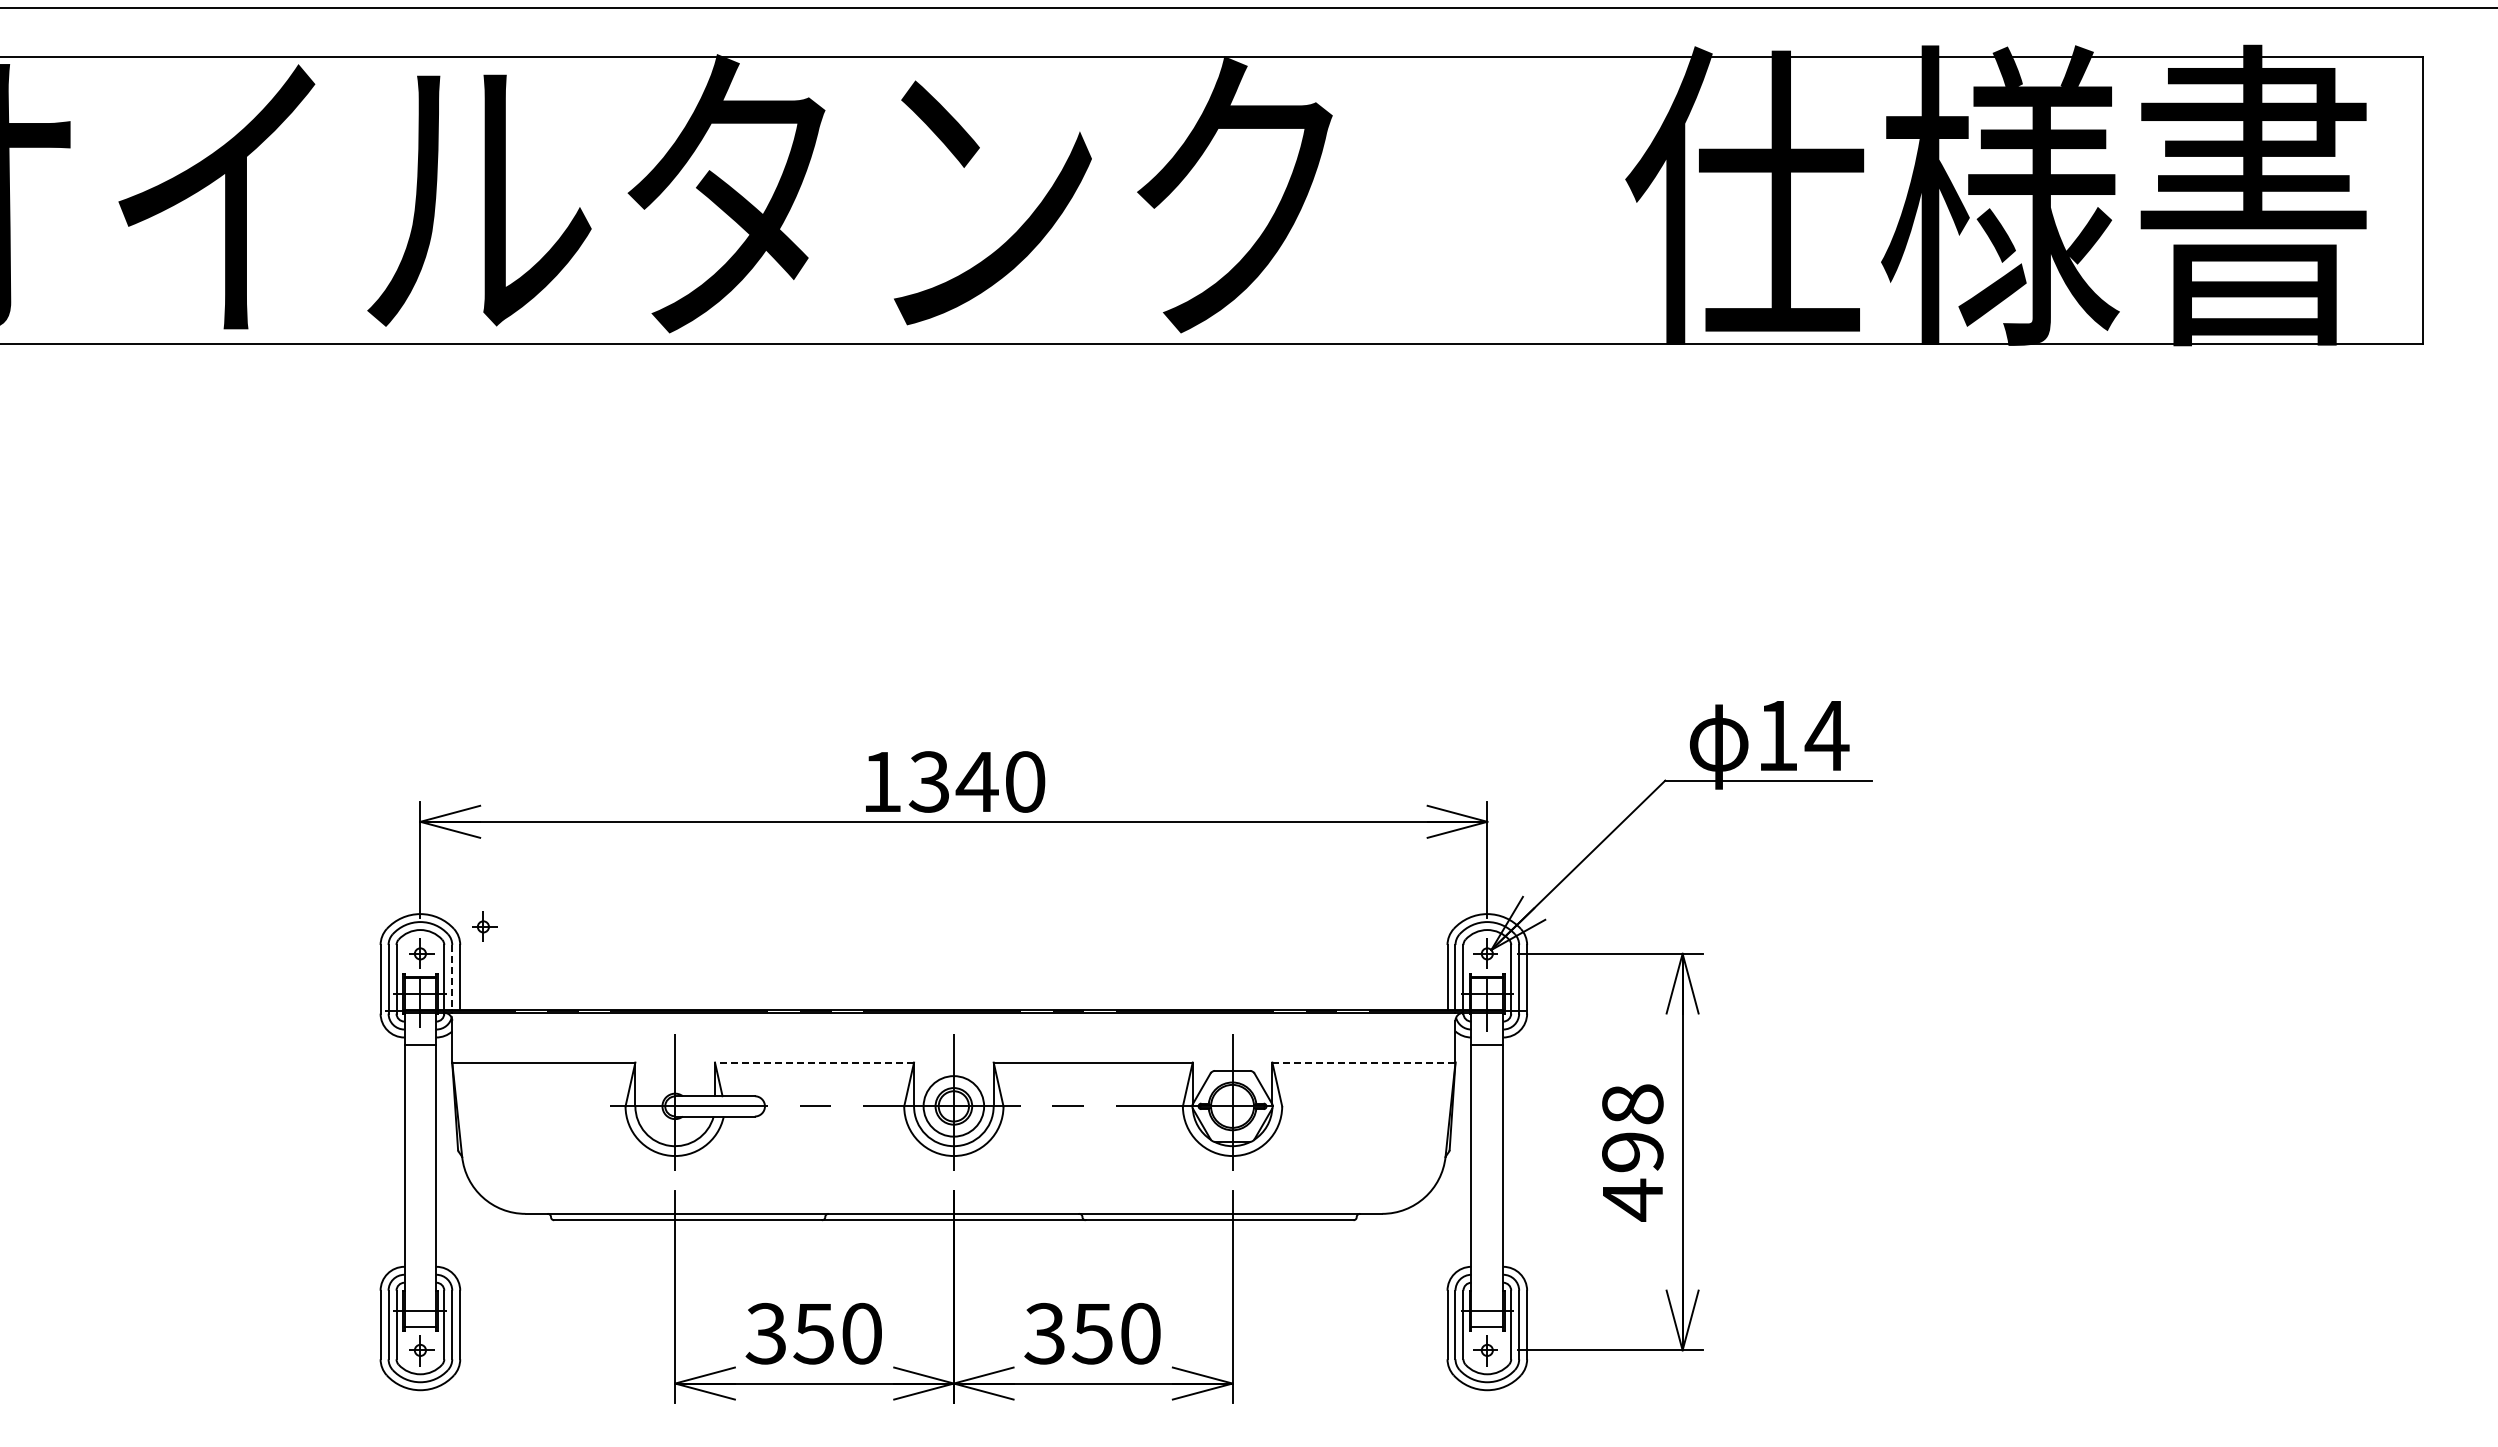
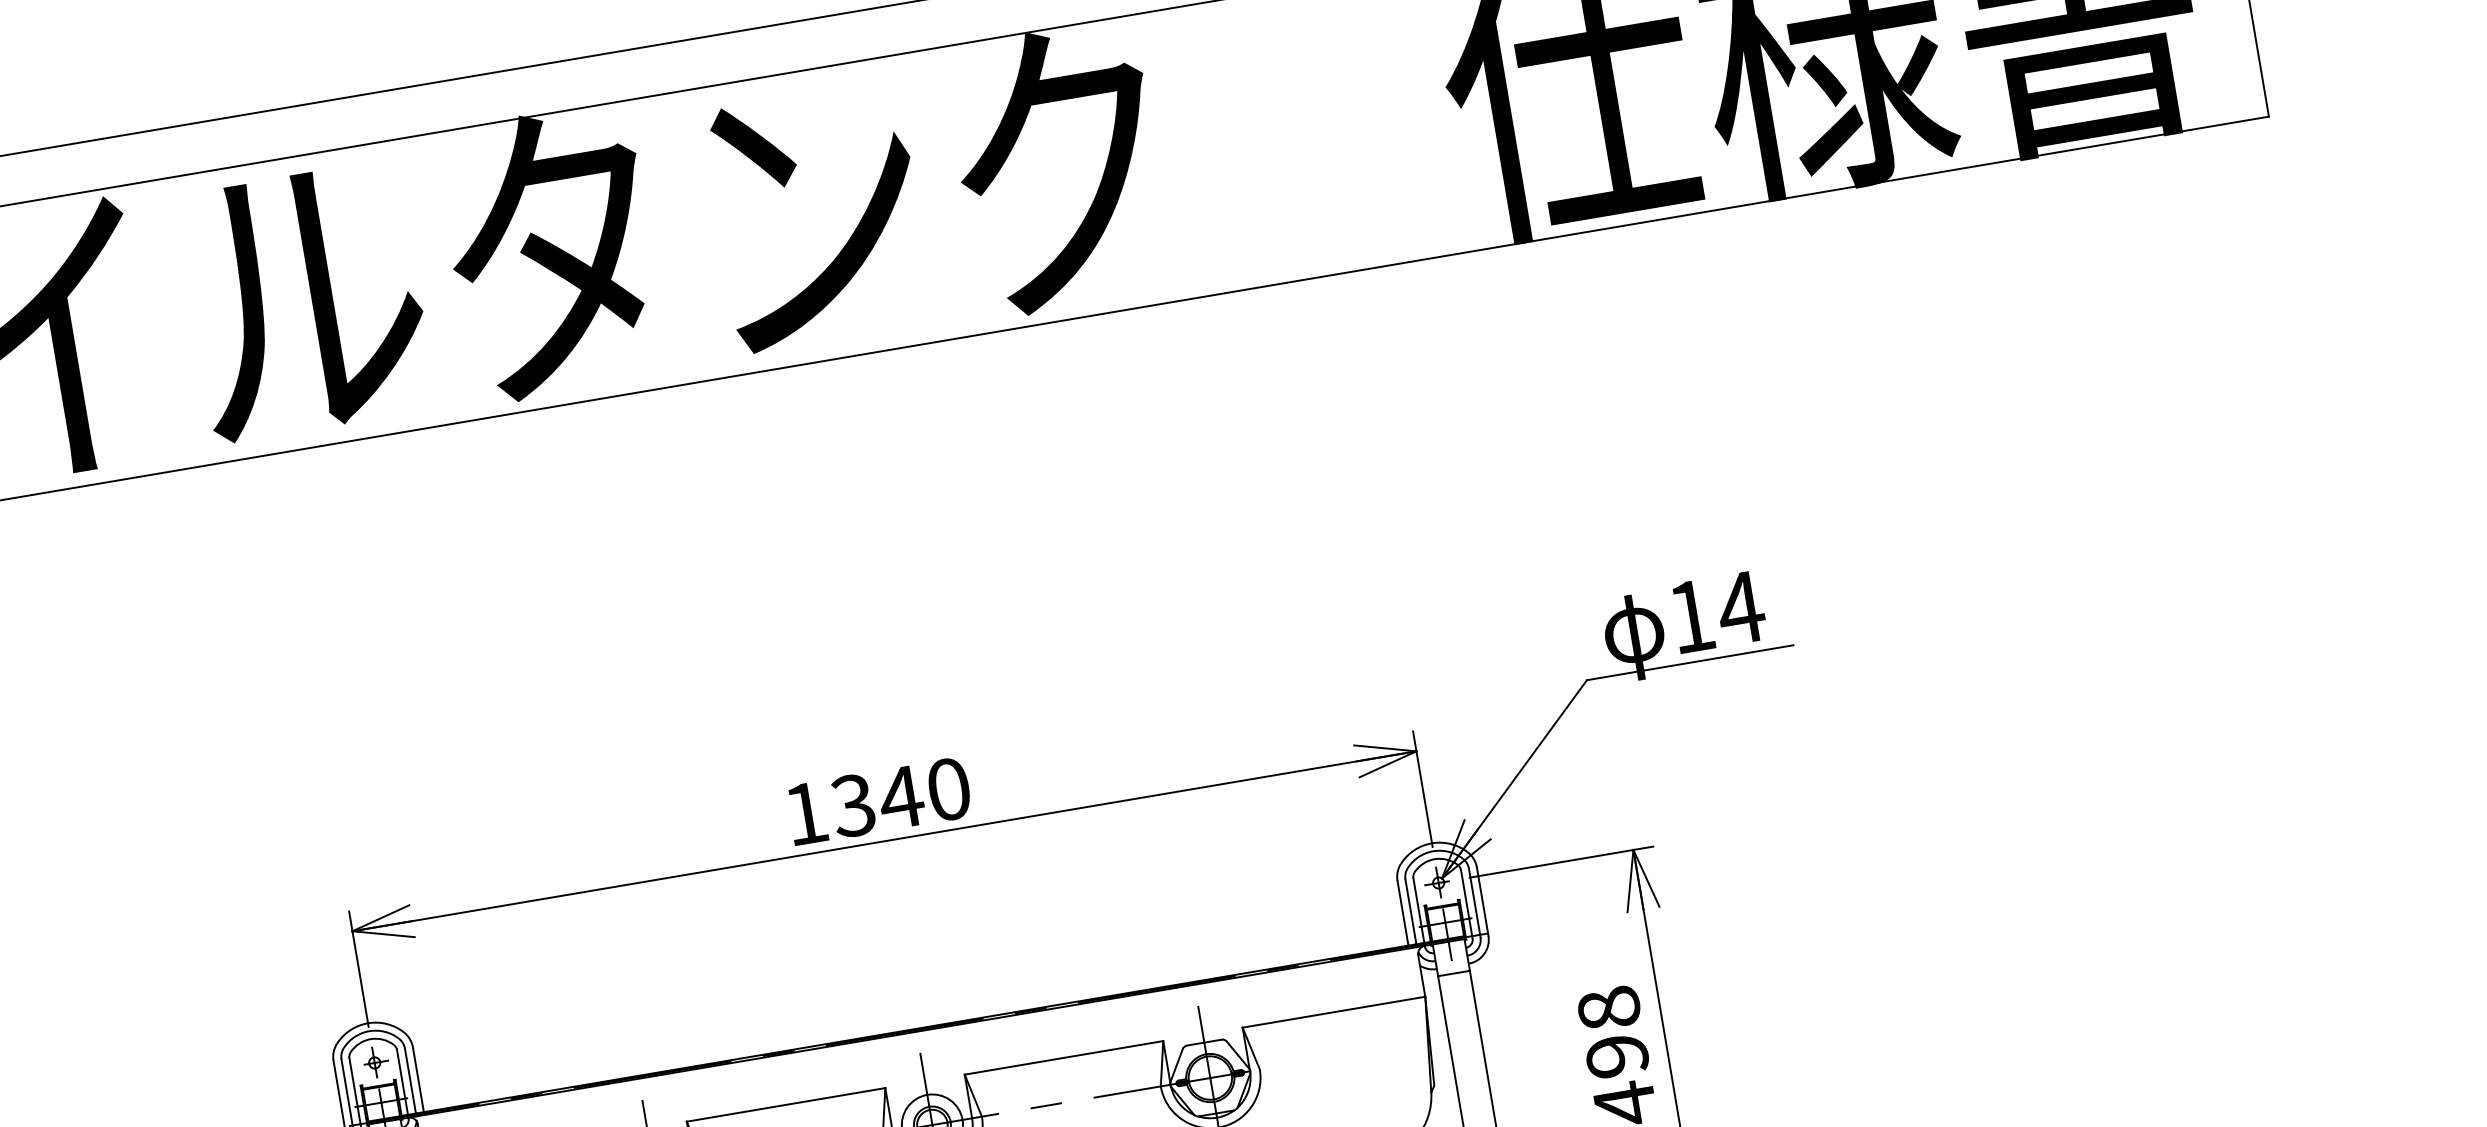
part: (484, 926) -> (434, 1024), removed
line: (452, 977) -> (410, 1081), dashed -> solid
line: (814, 1062) -> (786, 1104), dashed -> solid
line: (1363, 1062) -> (1333, 1012), dashed -> solid

